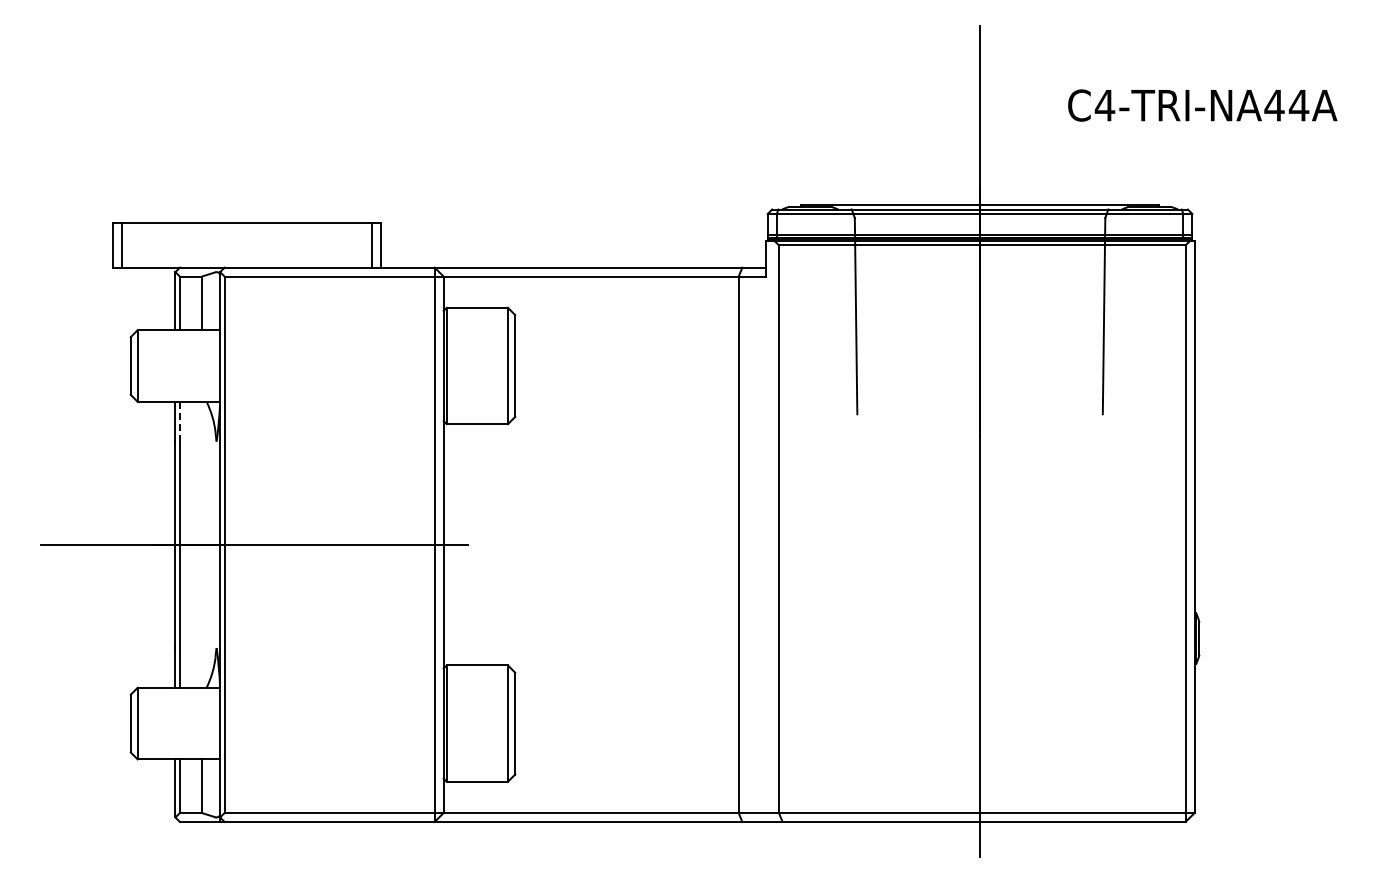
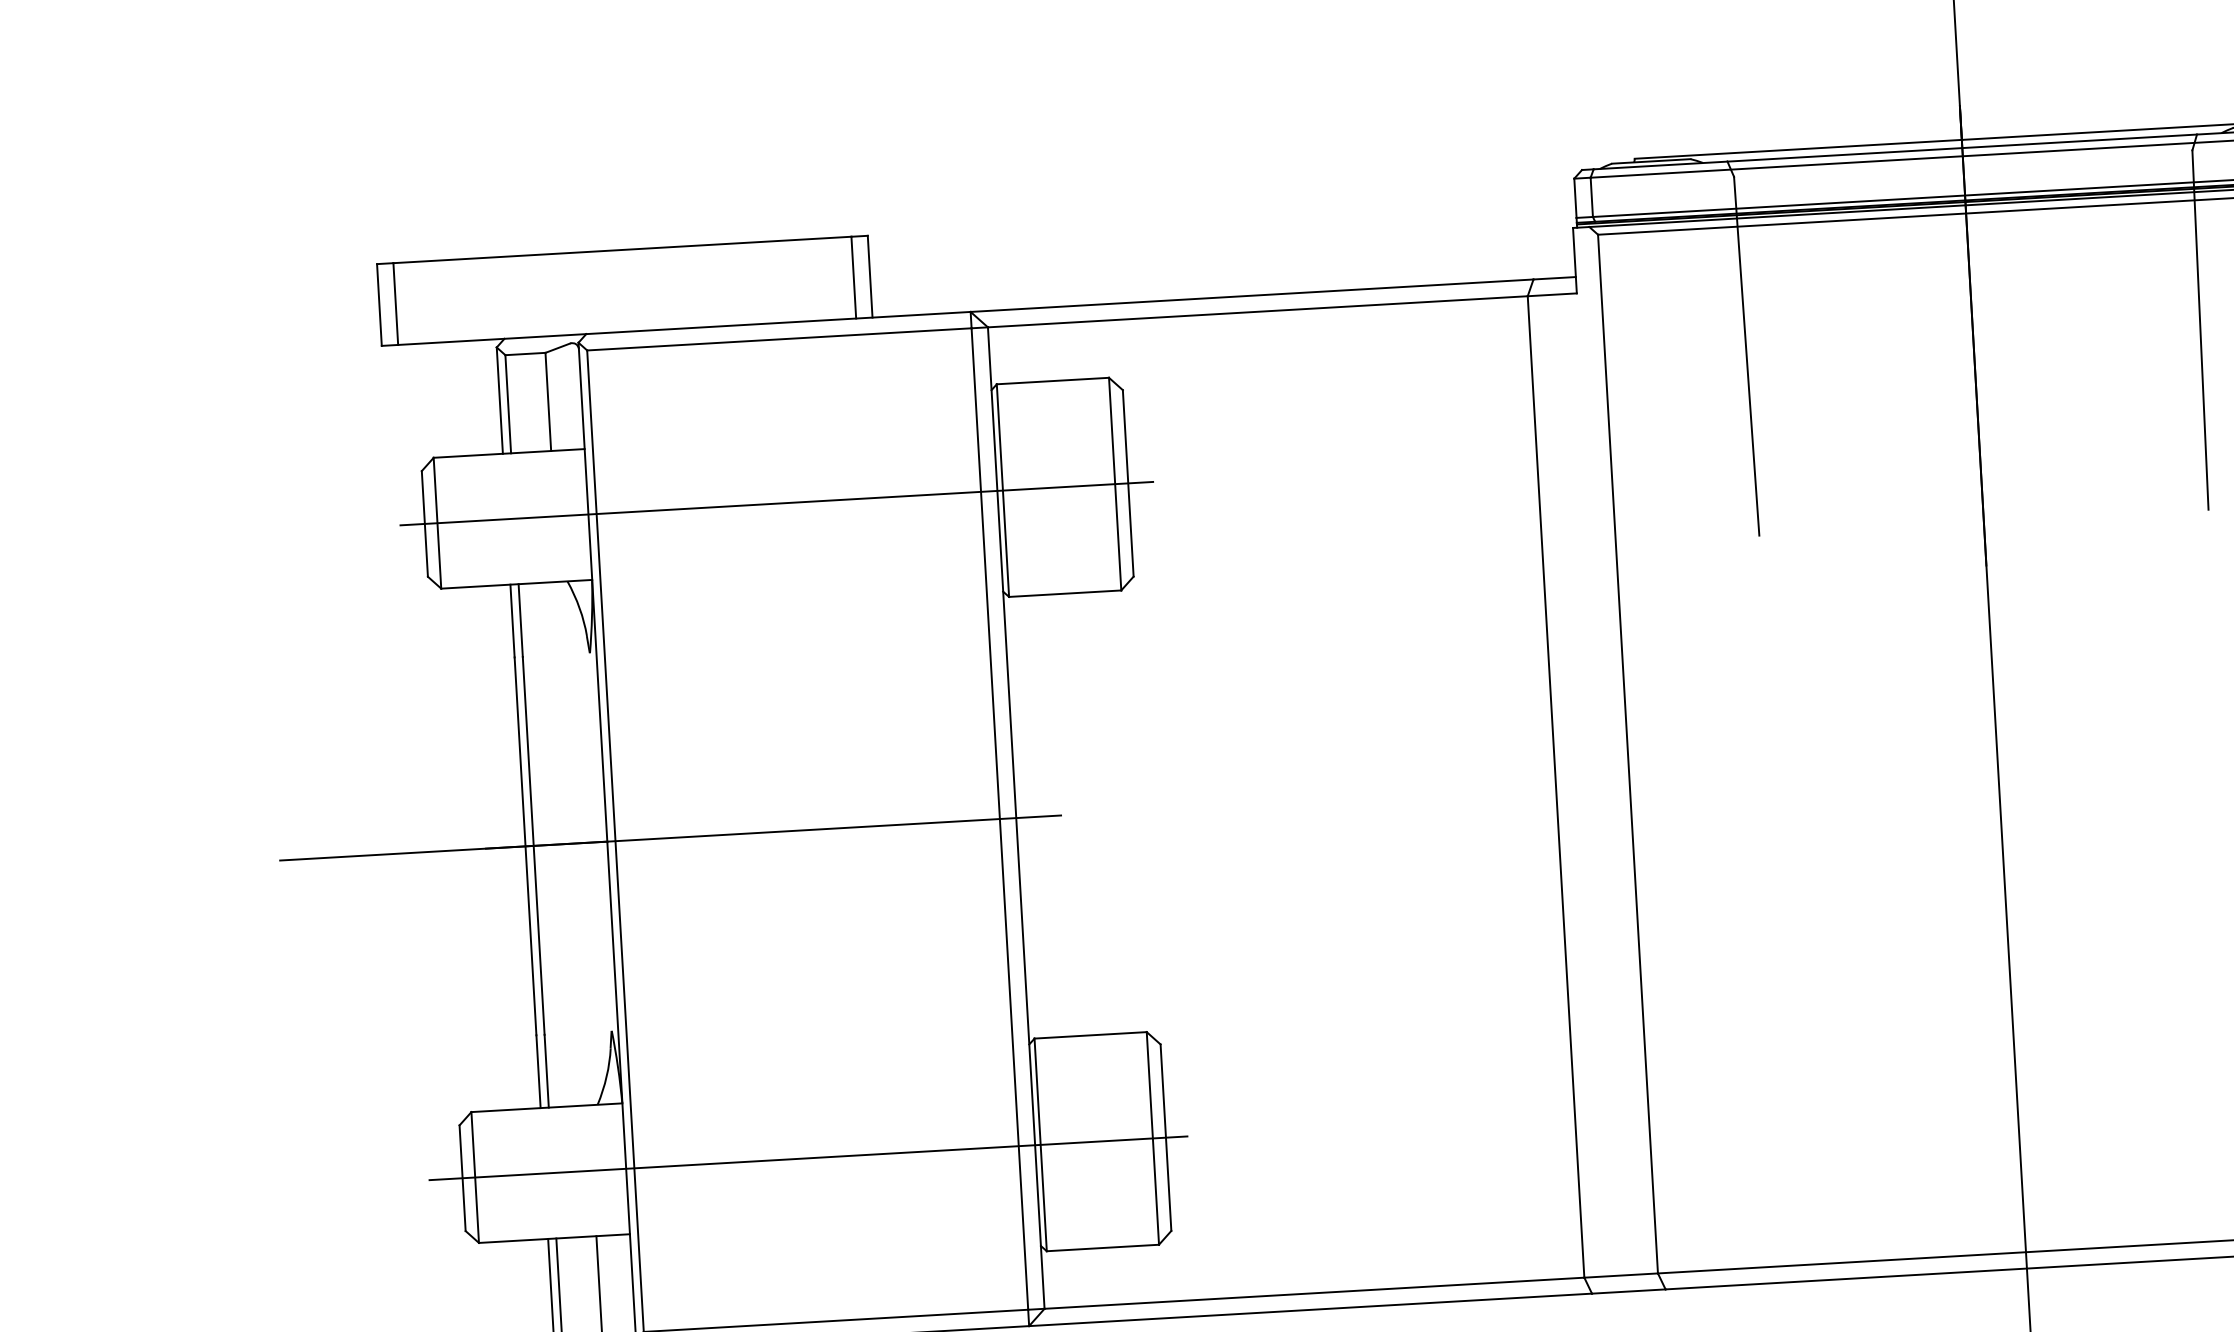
line: (322, 366) -> (775, 504), added
line: (179, 421) -> (519, 620), dashed -> solid
line: (319, 723) -> (807, 1158), added

